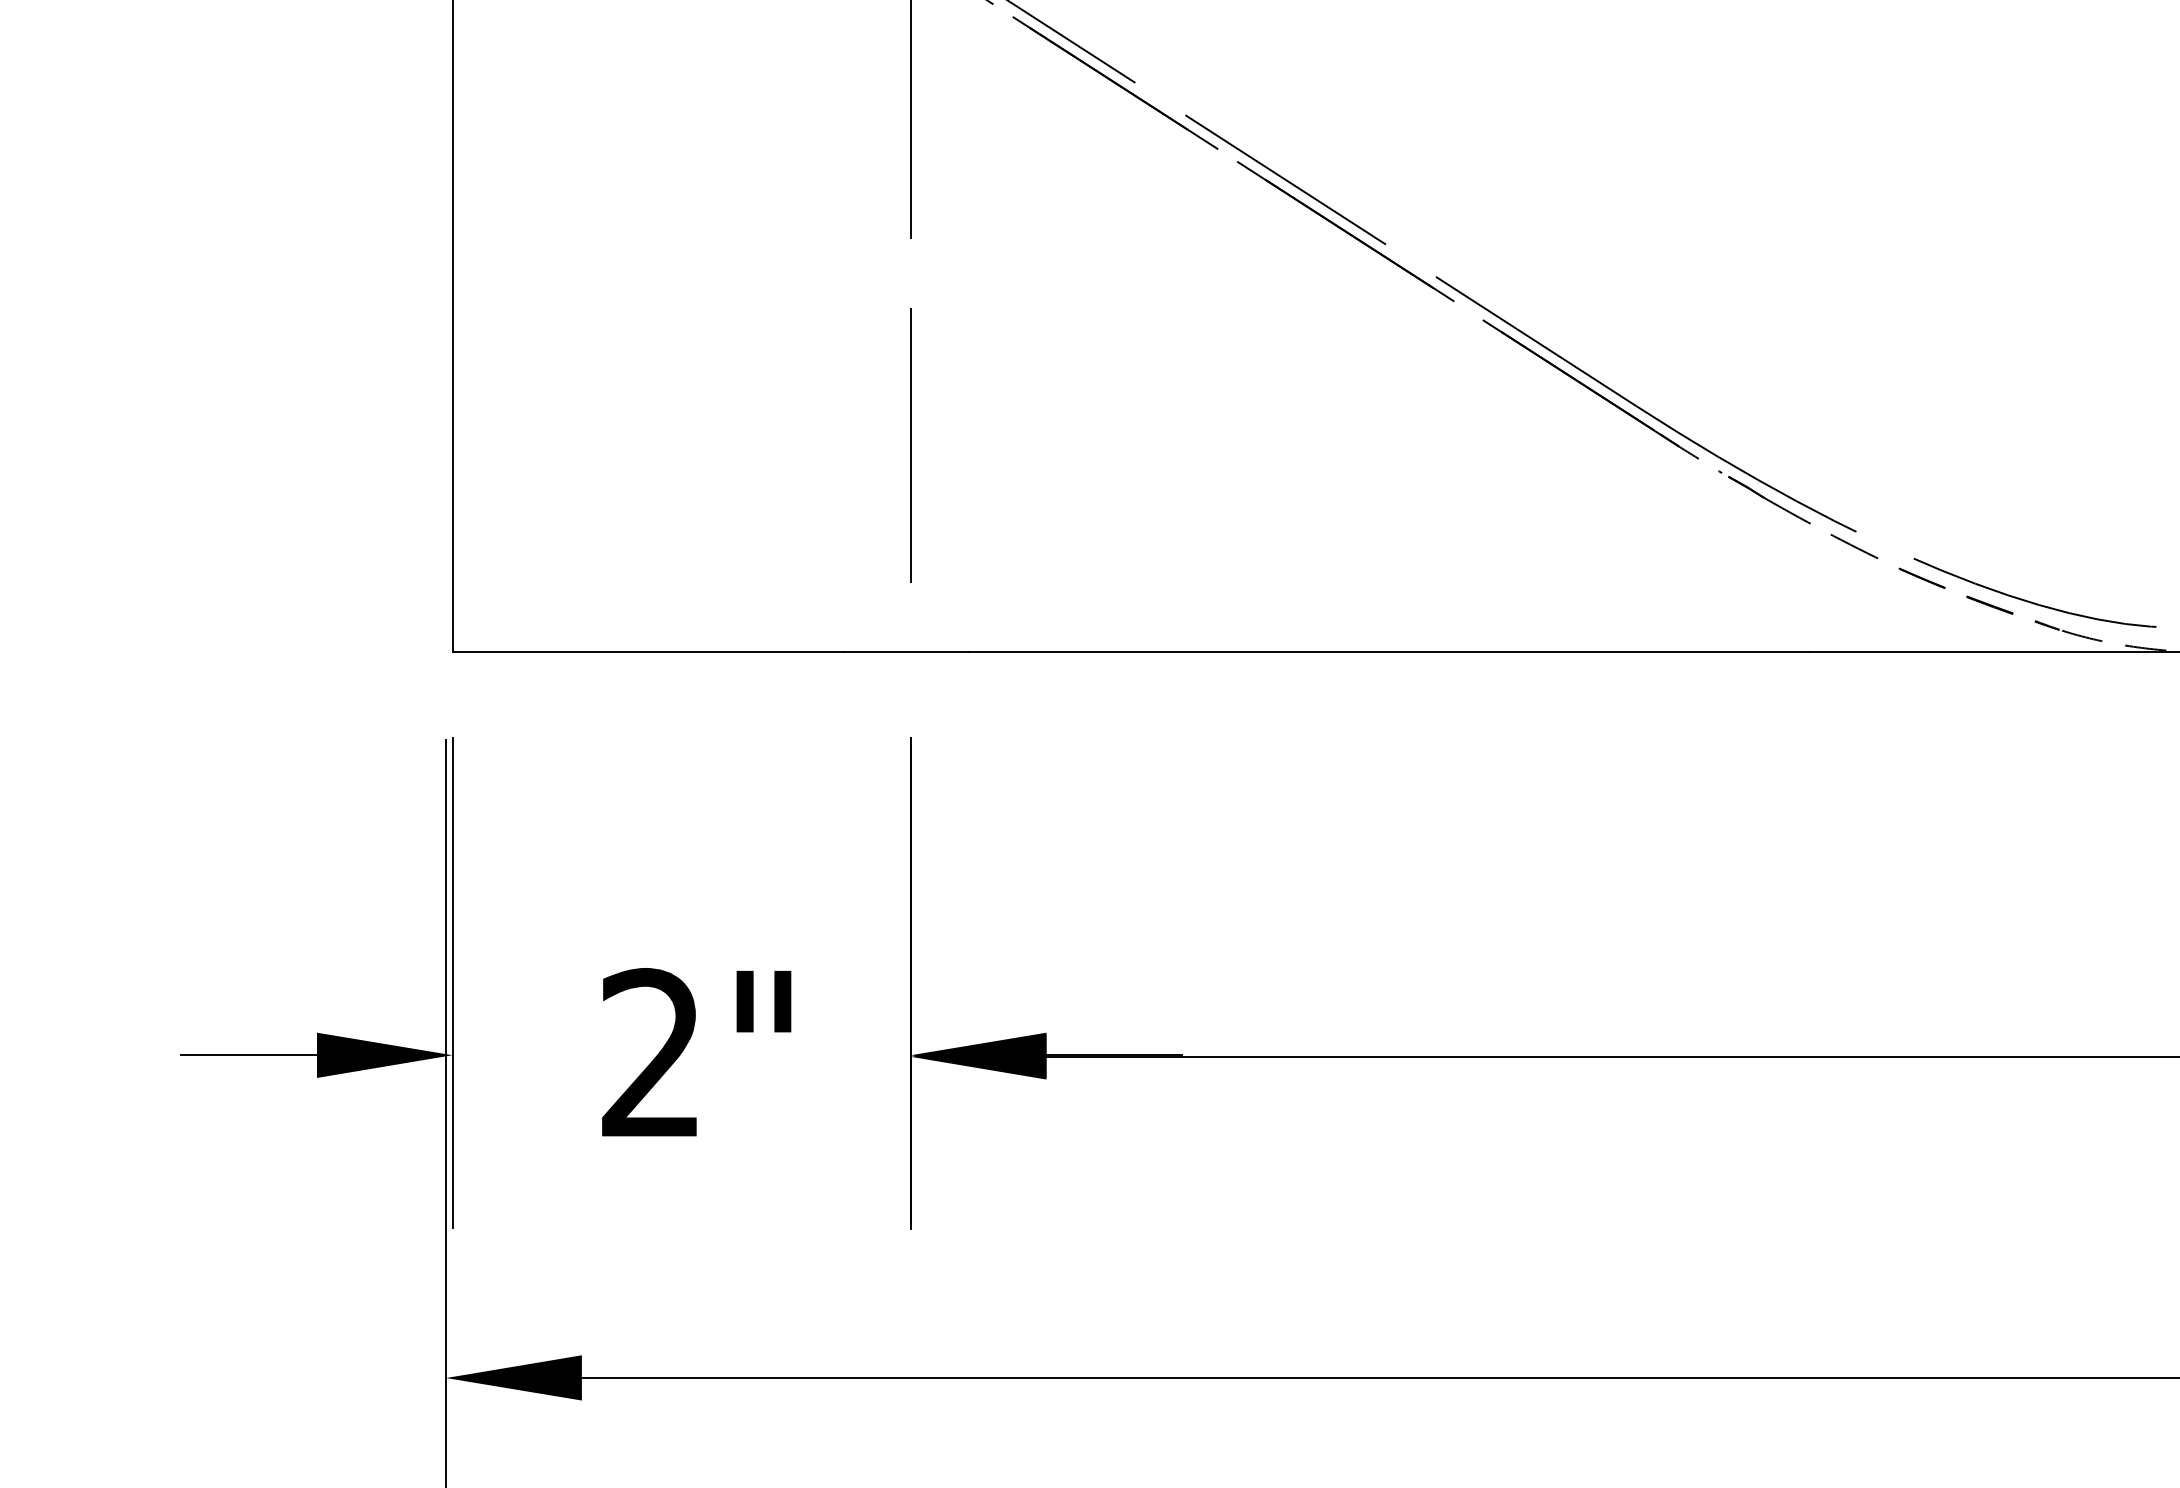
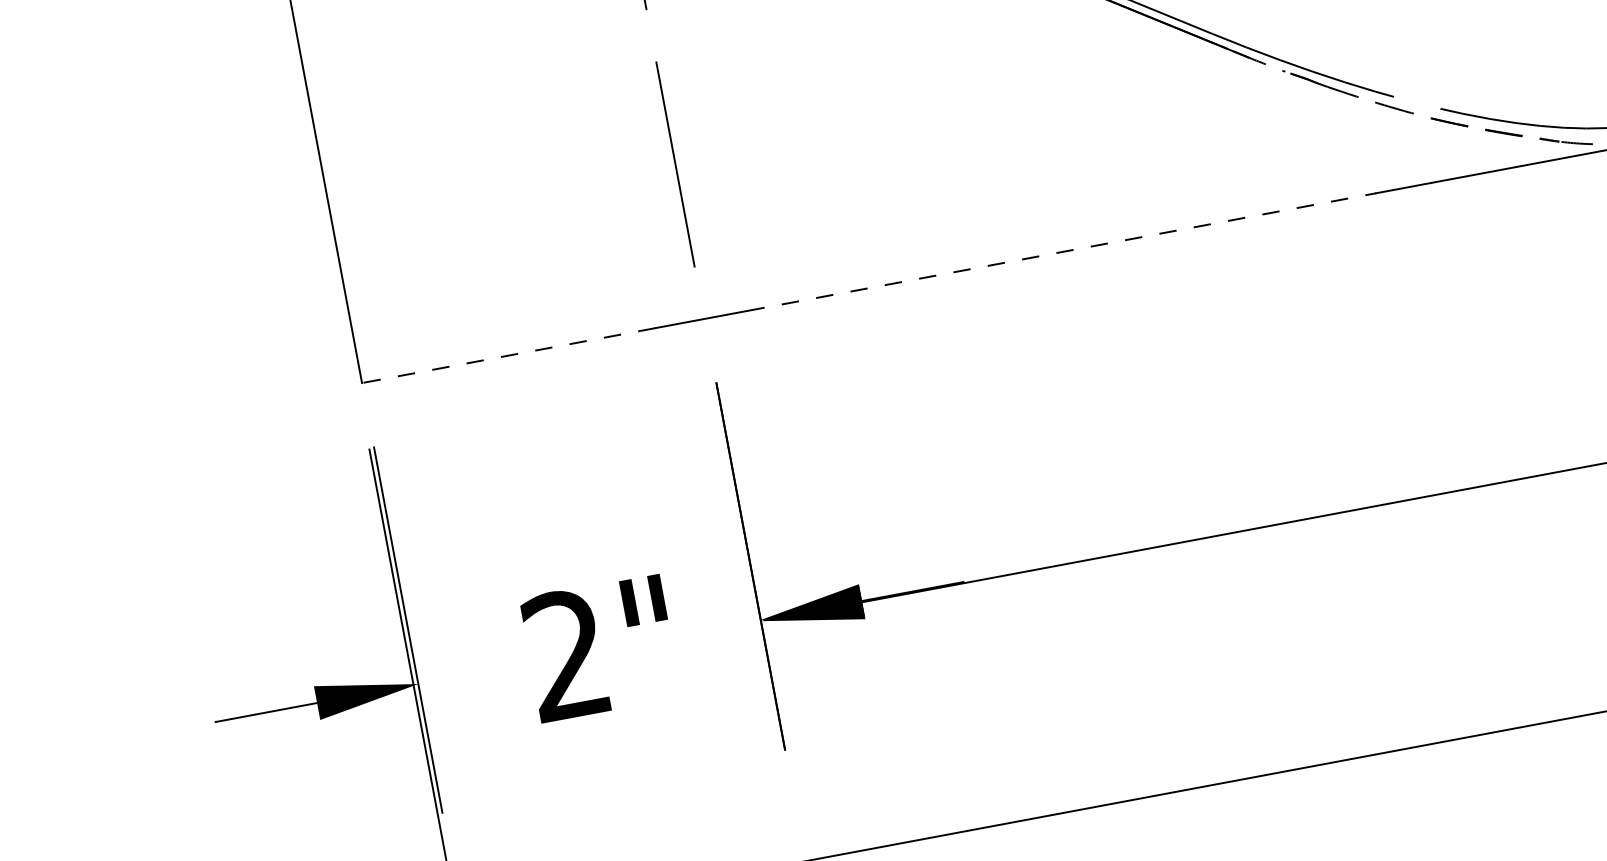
line: (648, 652) -> (508, 355), solid -> dashed
line: (1389, 652) -> (1061, 252), solid -> dashed

